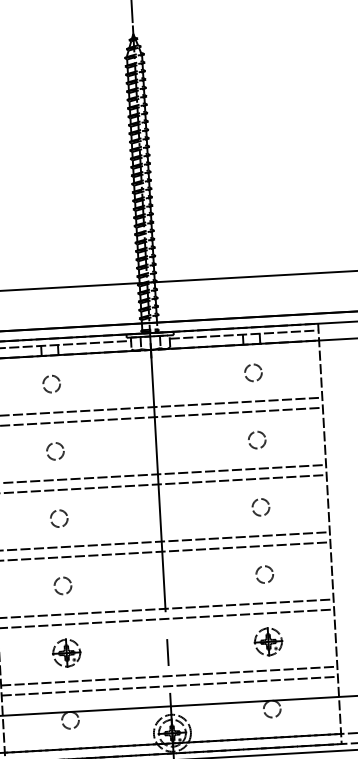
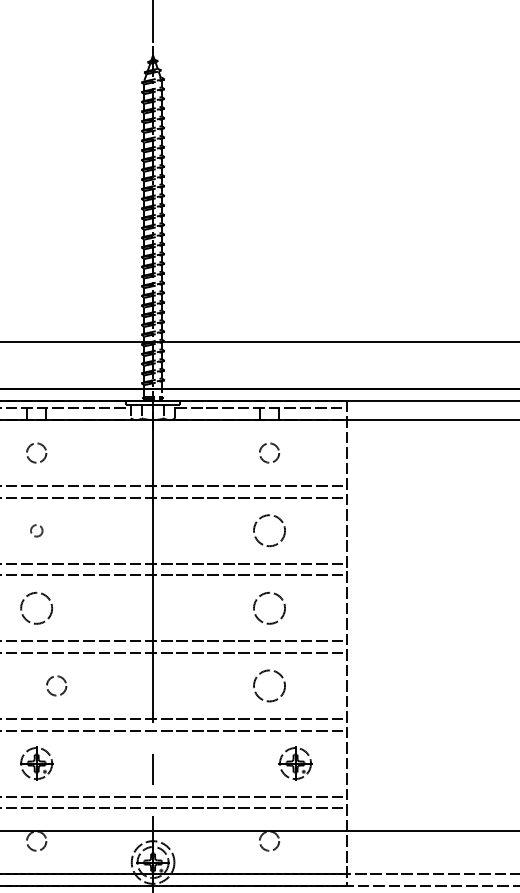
circle: (257, 439) -> (269, 530), size x1.6
circle: (55, 451) -> (36, 530), size x0.6
circle: (260, 507) -> (269, 608), size x1.6
circle: (59, 518) -> (36, 608), size x1.6
circle: (264, 574) -> (269, 685), size x1.6
circle: (62, 585) -> (56, 685), moved
part: (268, 641) -> (295, 763), moved

